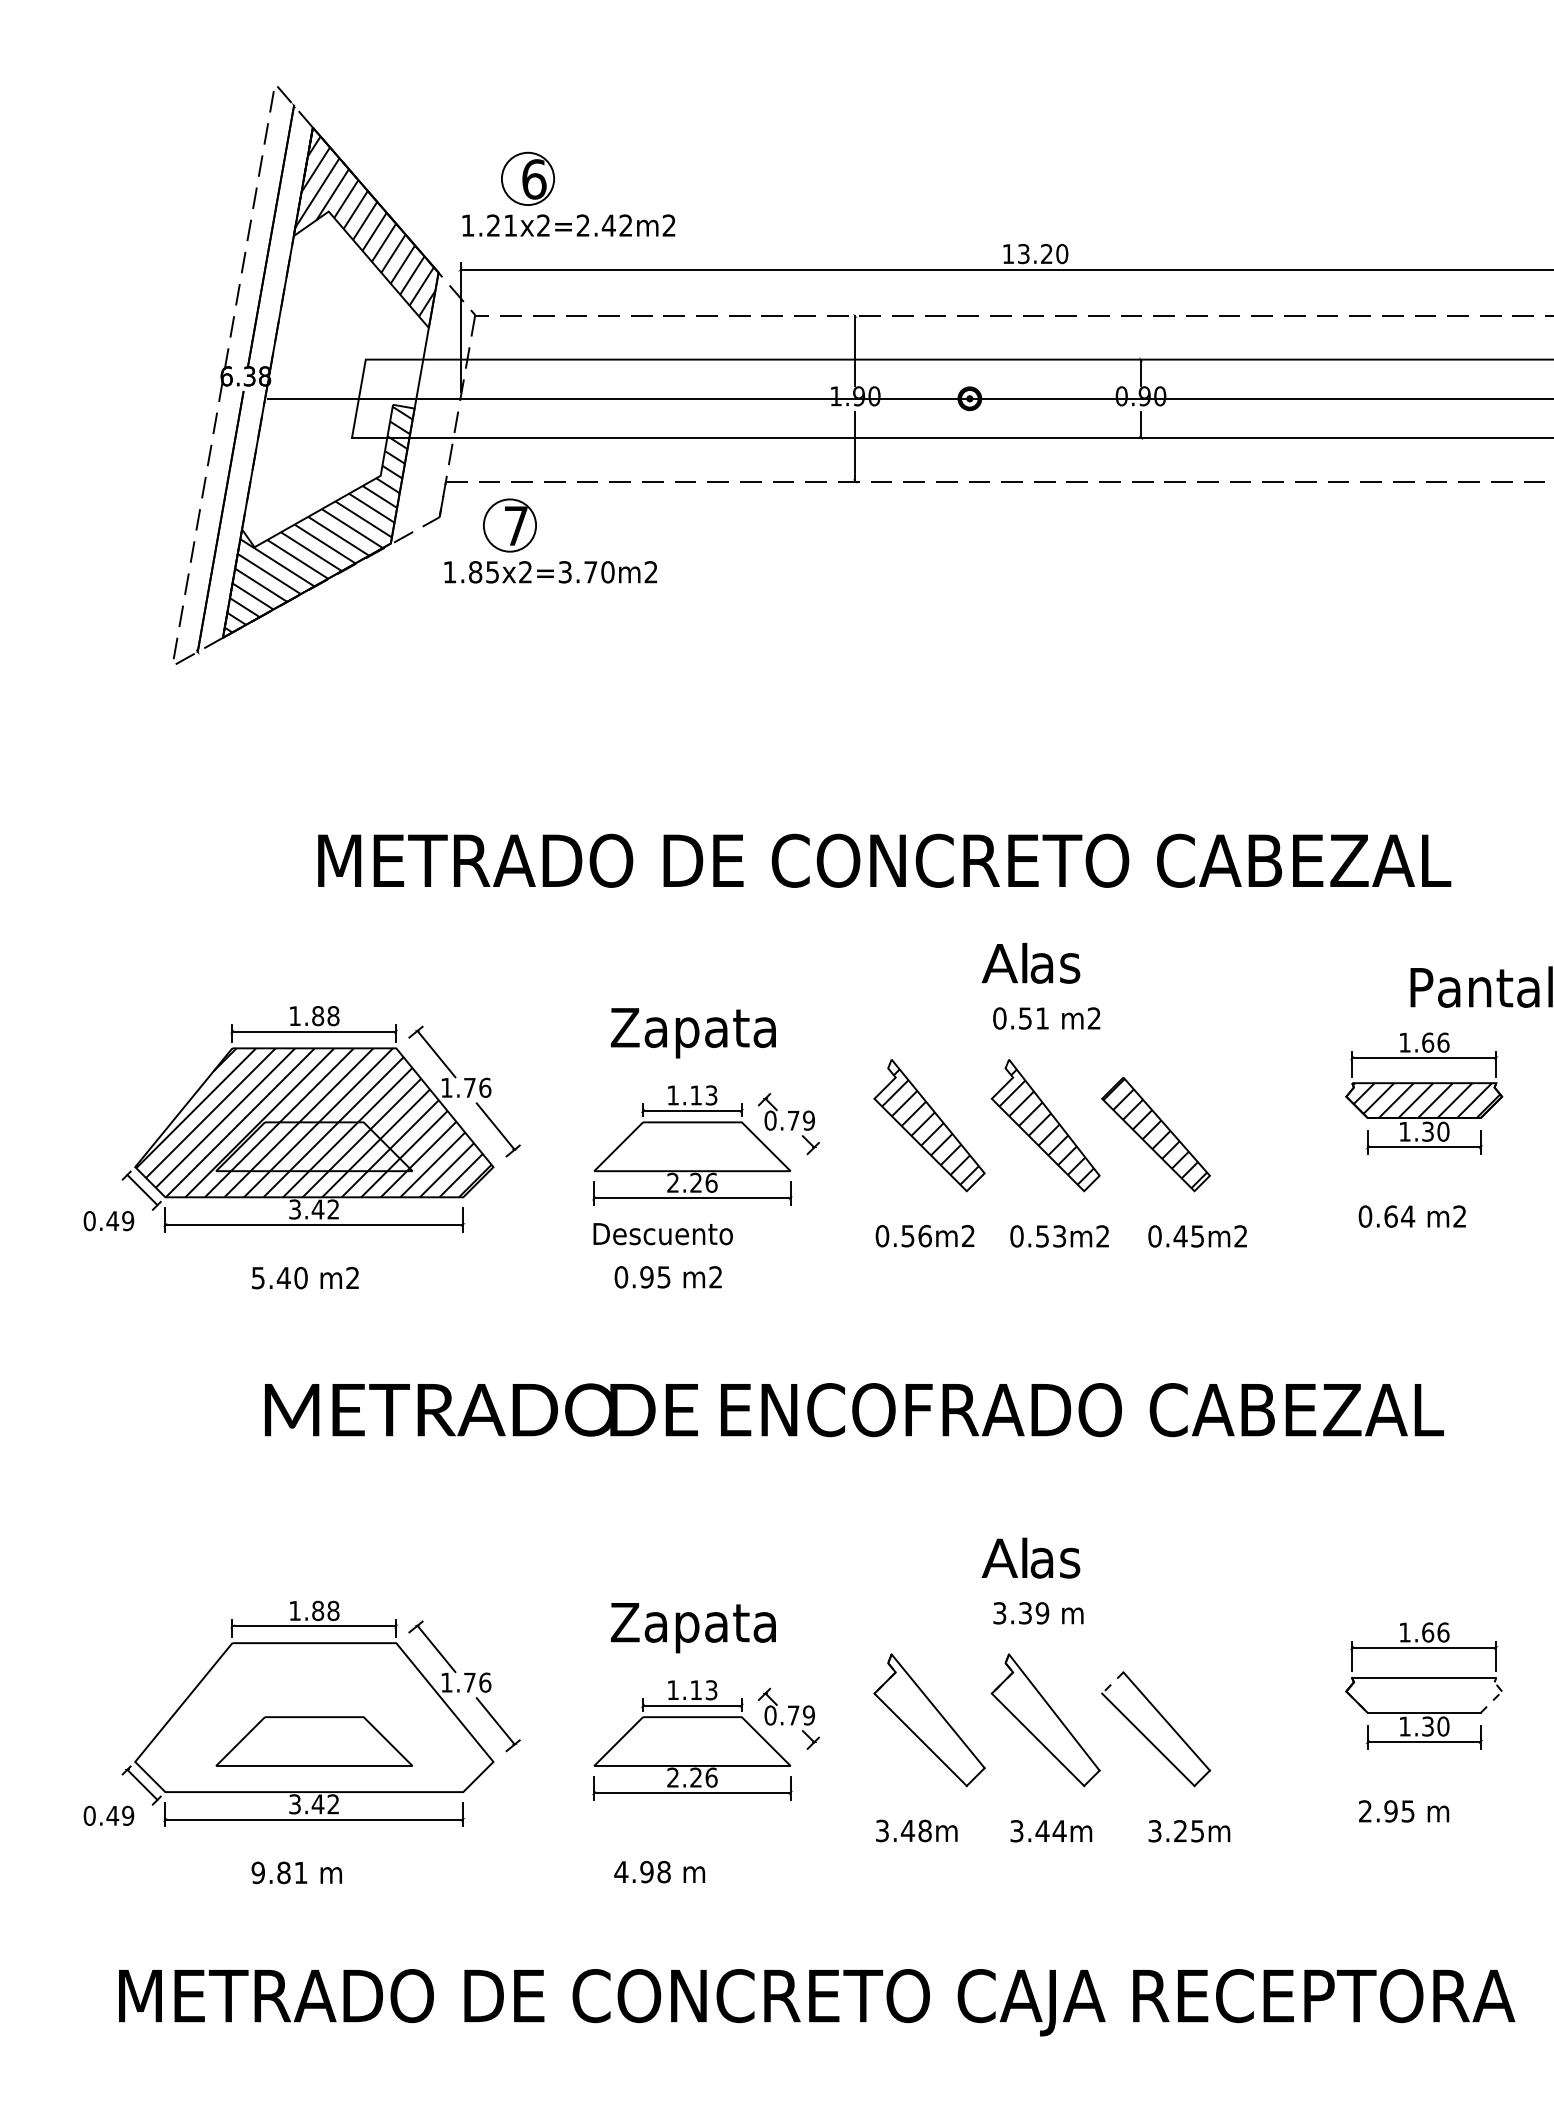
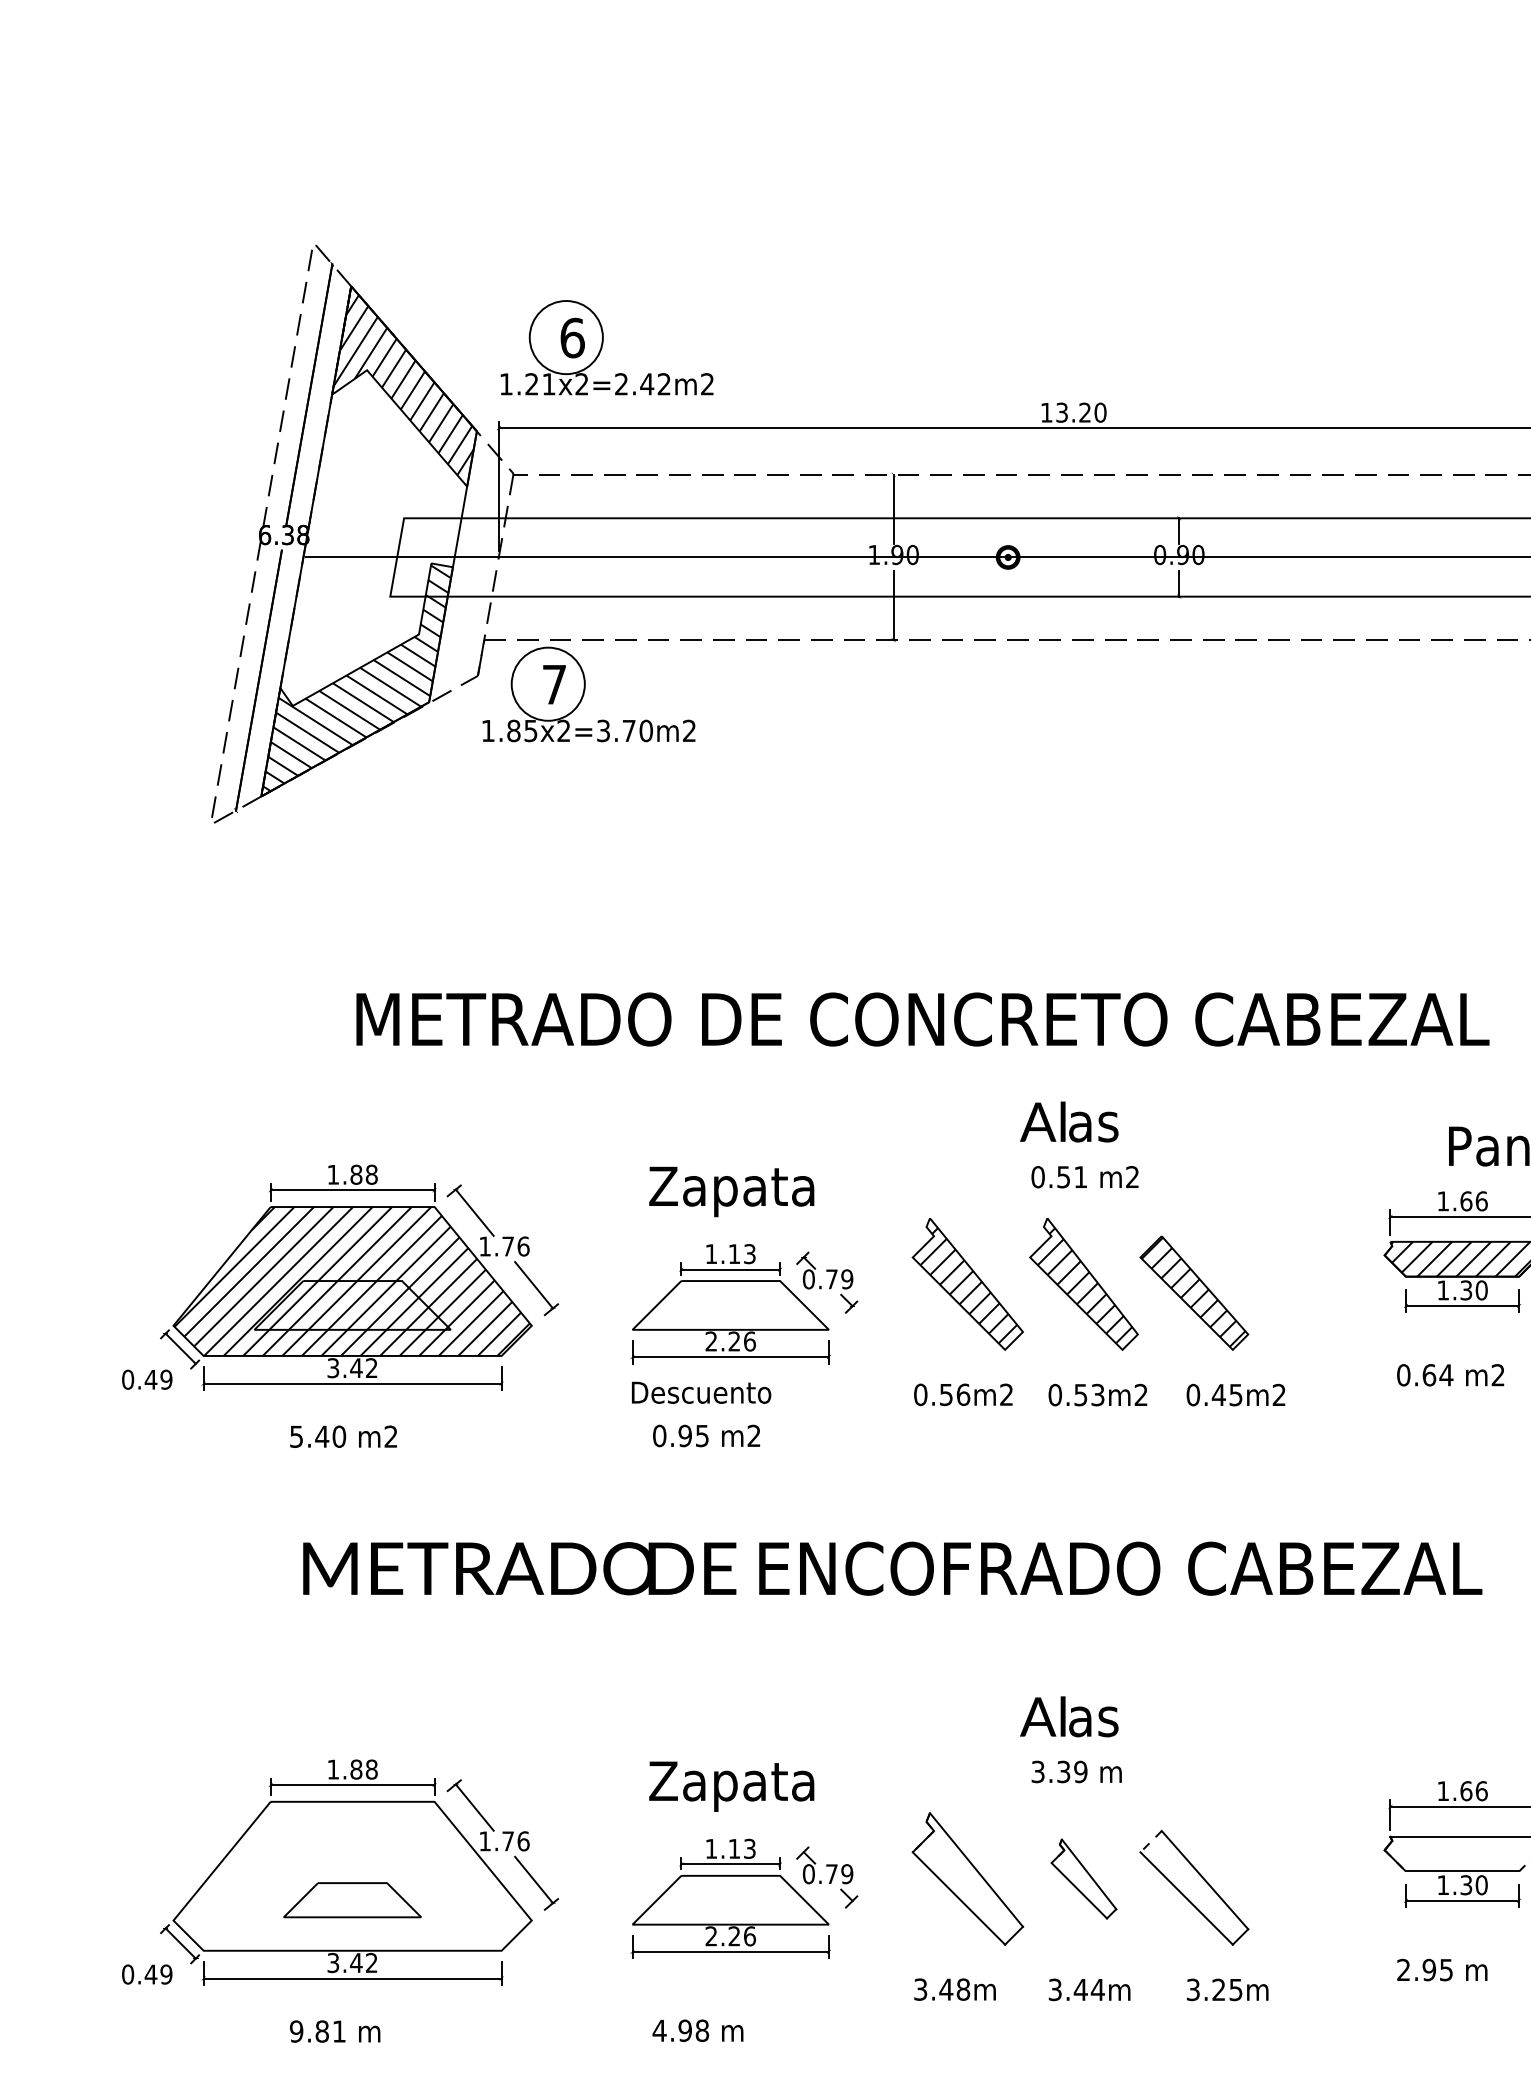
circle: (527, 178) -> (565, 337), size x1.4
circle: (509, 525) -> (547, 684), size x1.4
part: (1045, 1720) -> (1083, 1879), size x0.6
part: (313, 1741) -> (351, 1900), size x0.7

